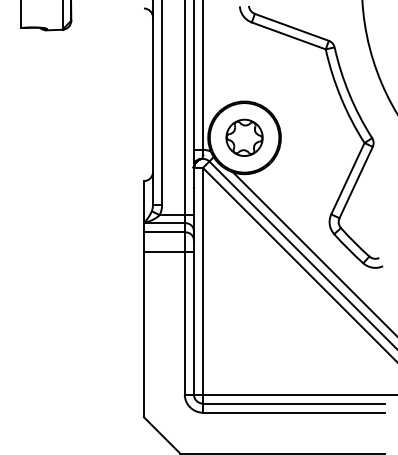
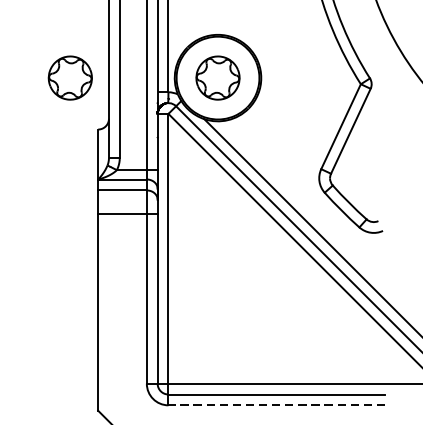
part: (120, 137) -> (70, 77), added
line: (293, 412) -> (276, 405), solid -> dashed

